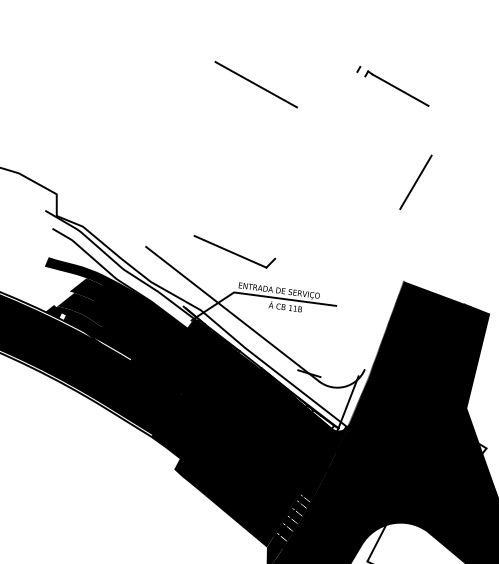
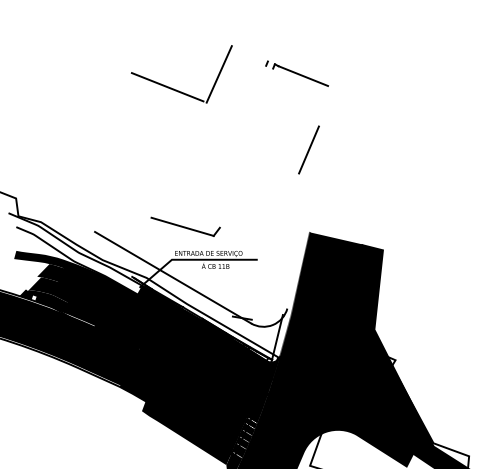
line: (319, 77) -> (218, 74), added
part: (392, 85) -> (296, 73), moved
part: (234, 251) -> (185, 226), moved

